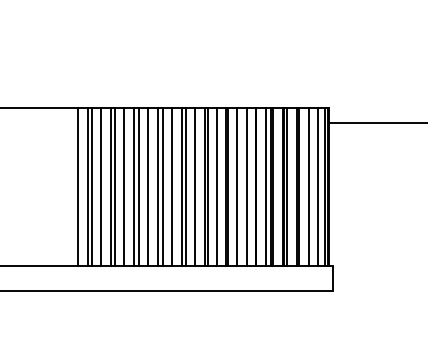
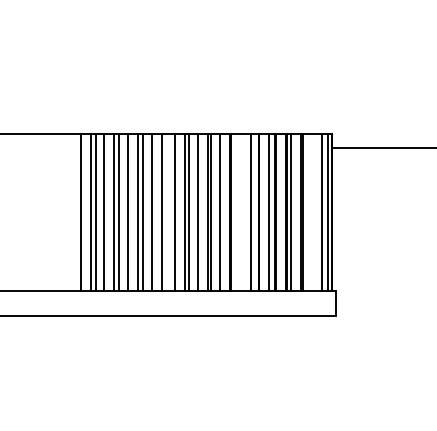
line: (163, 187) -> (166, 212), removed
line: (237, 187) -> (240, 212), removed
line: (309, 187) -> (312, 212), removed

